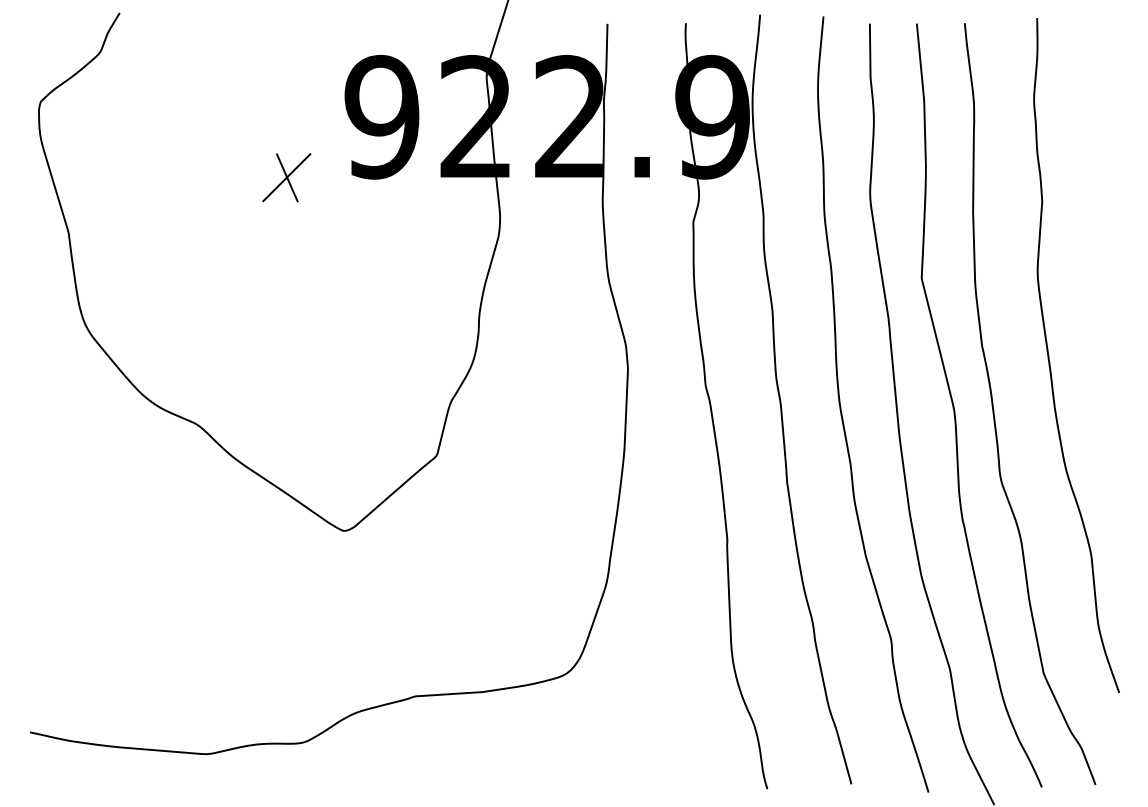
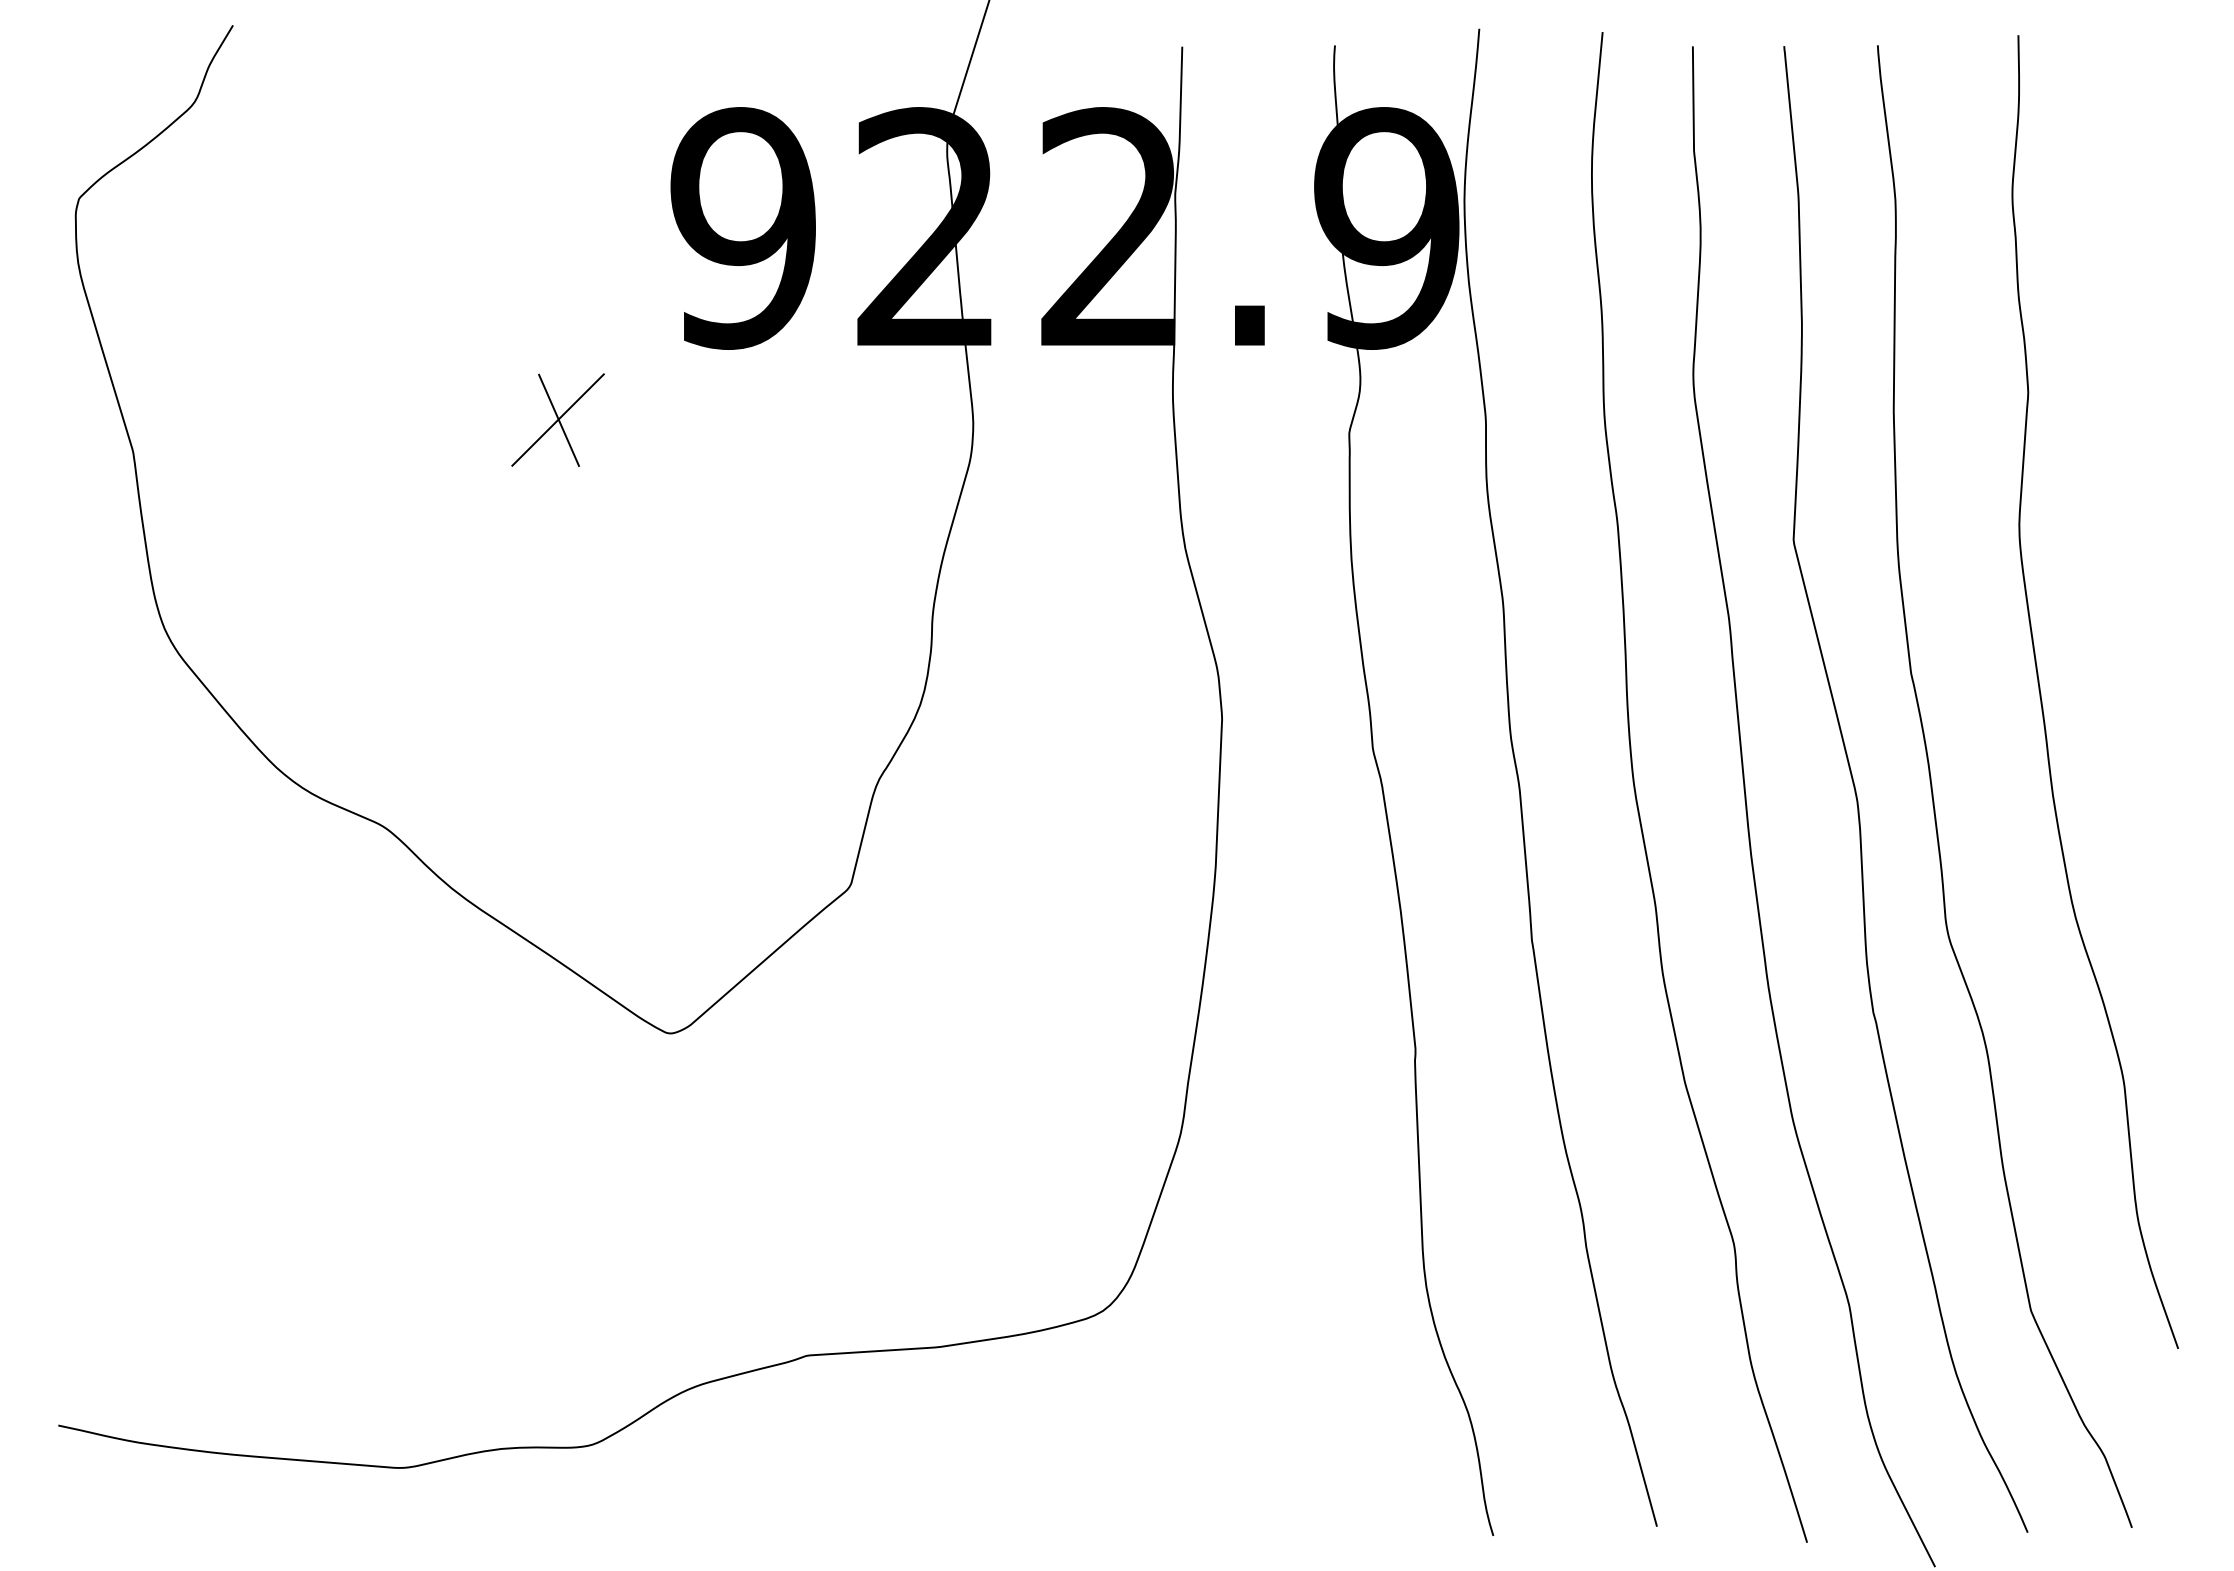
part: (286, 177) -> (557, 419), moved

